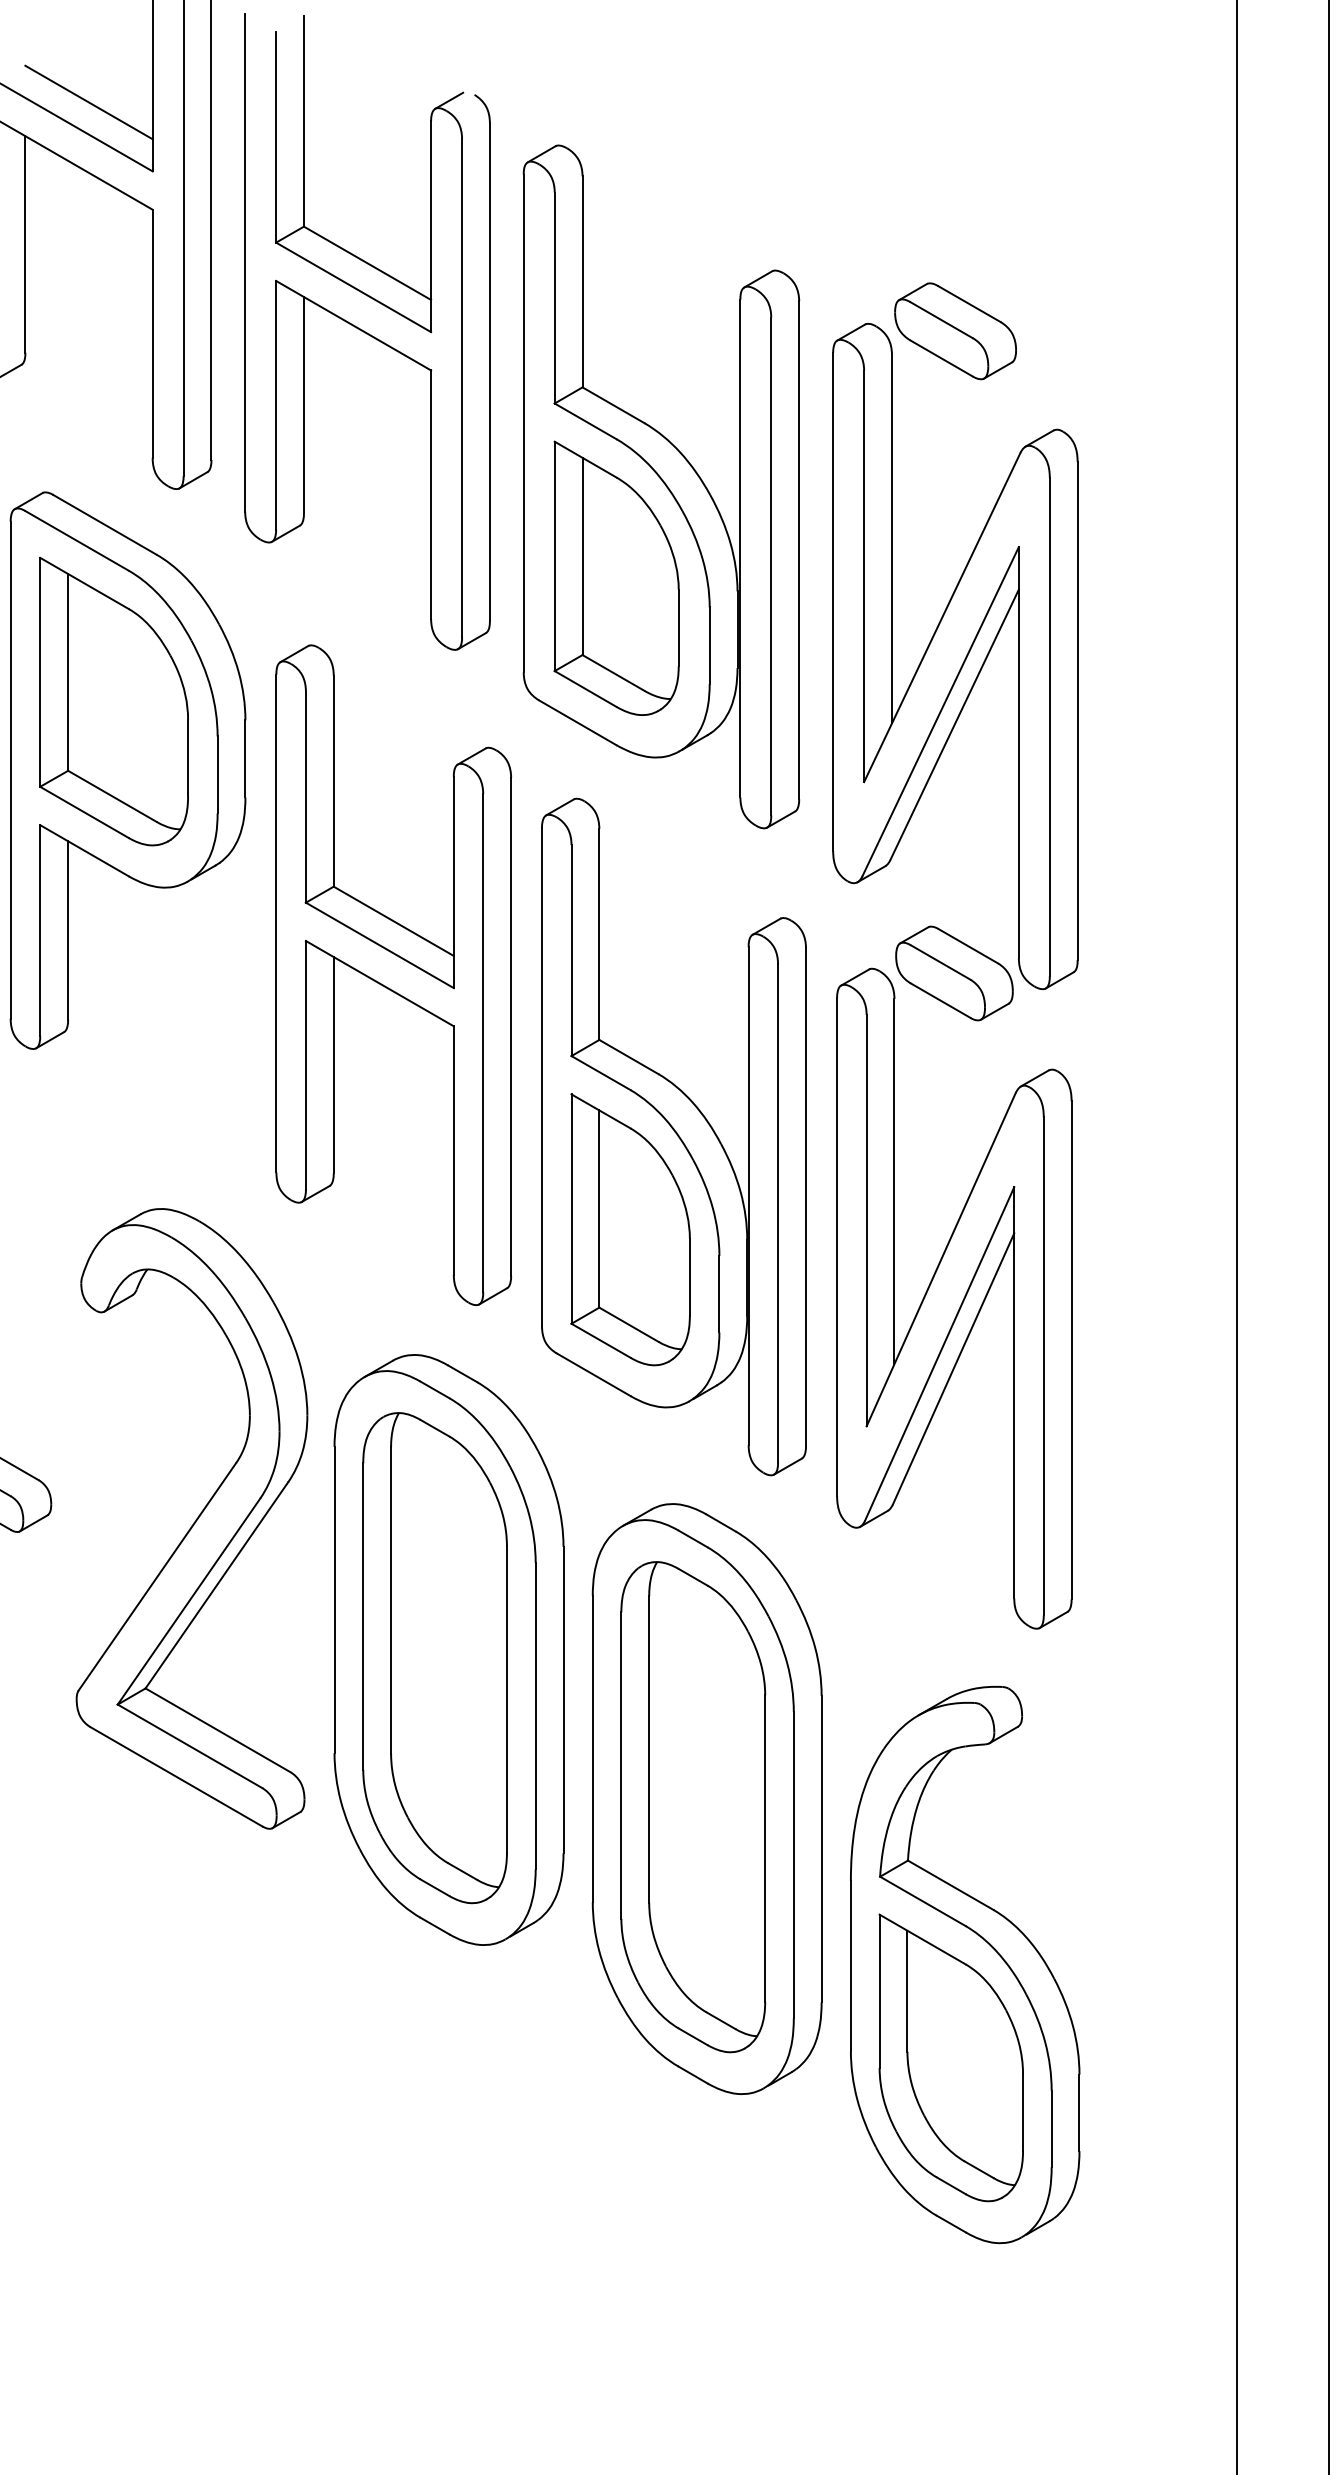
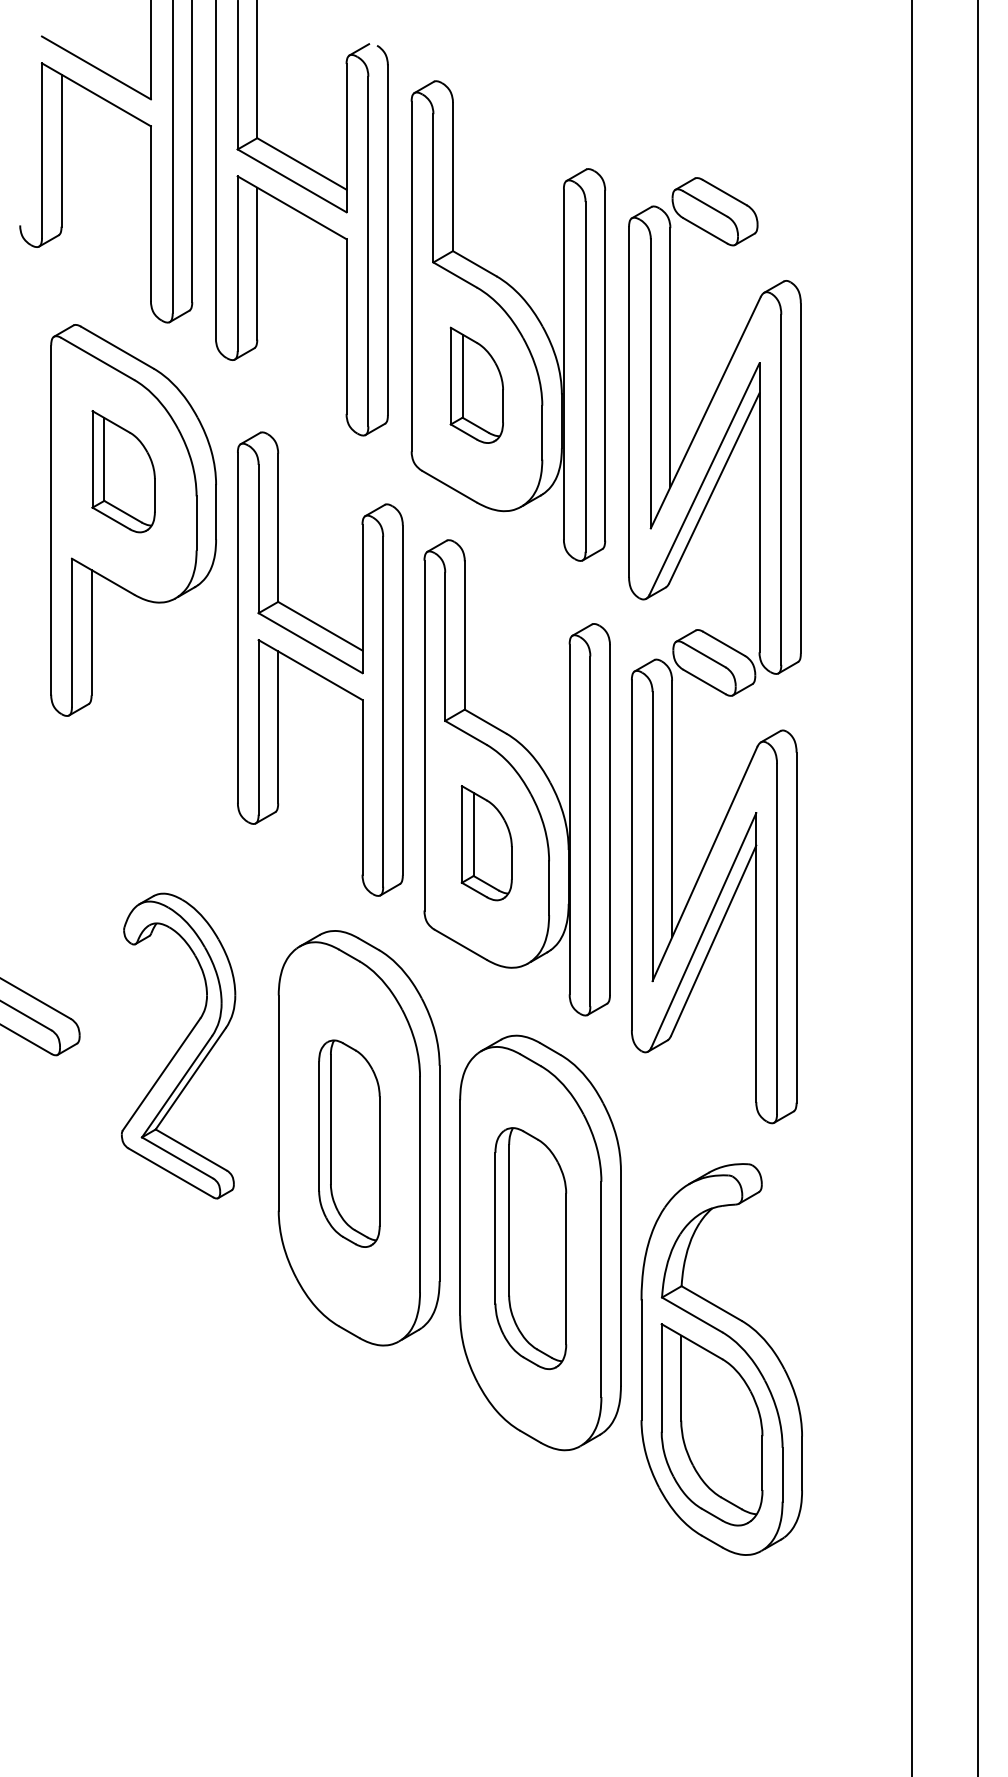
line: (87, 101) -> (105, 50), removed
part: (616, 578) -> (476, 385), size x0.6
part: (113, 701) -> (123, 471), size x0.6
part: (630, 1230) -> (486, 843), size x0.6
part: (191, 1518) -> (178, 1045), size x0.7
part: (435, 1657) -> (349, 1143), size x0.6
part: (692, 1806) -> (530, 1248), size x0.7

